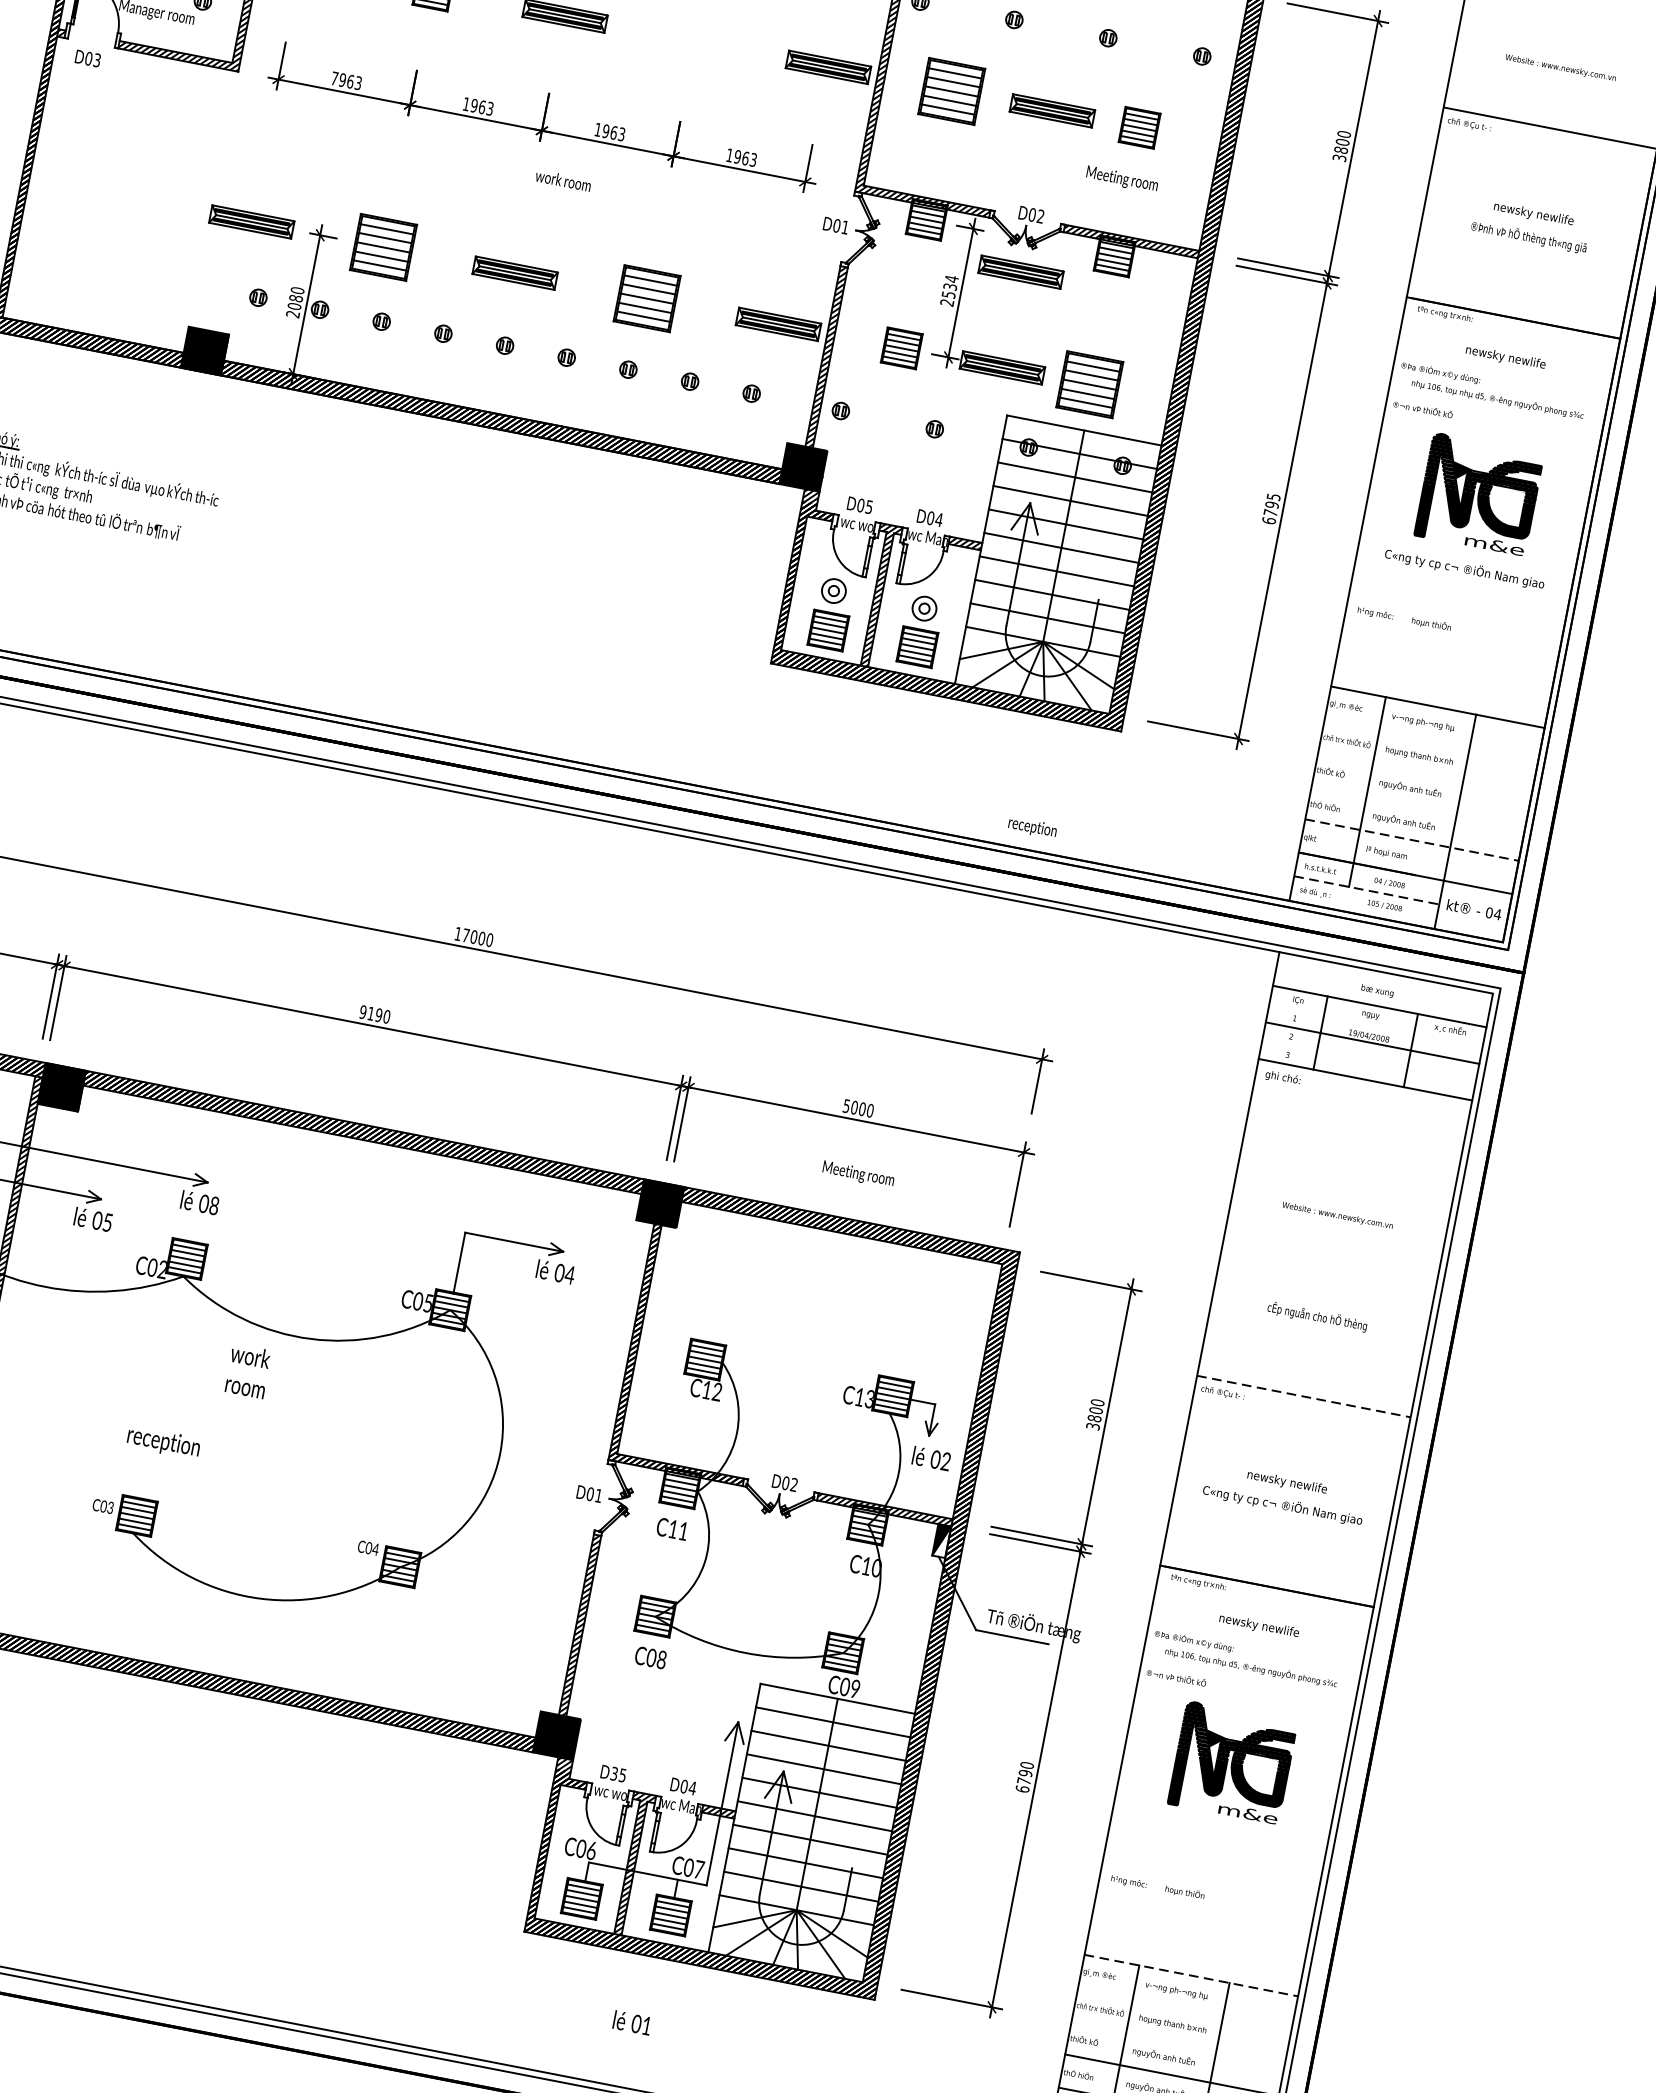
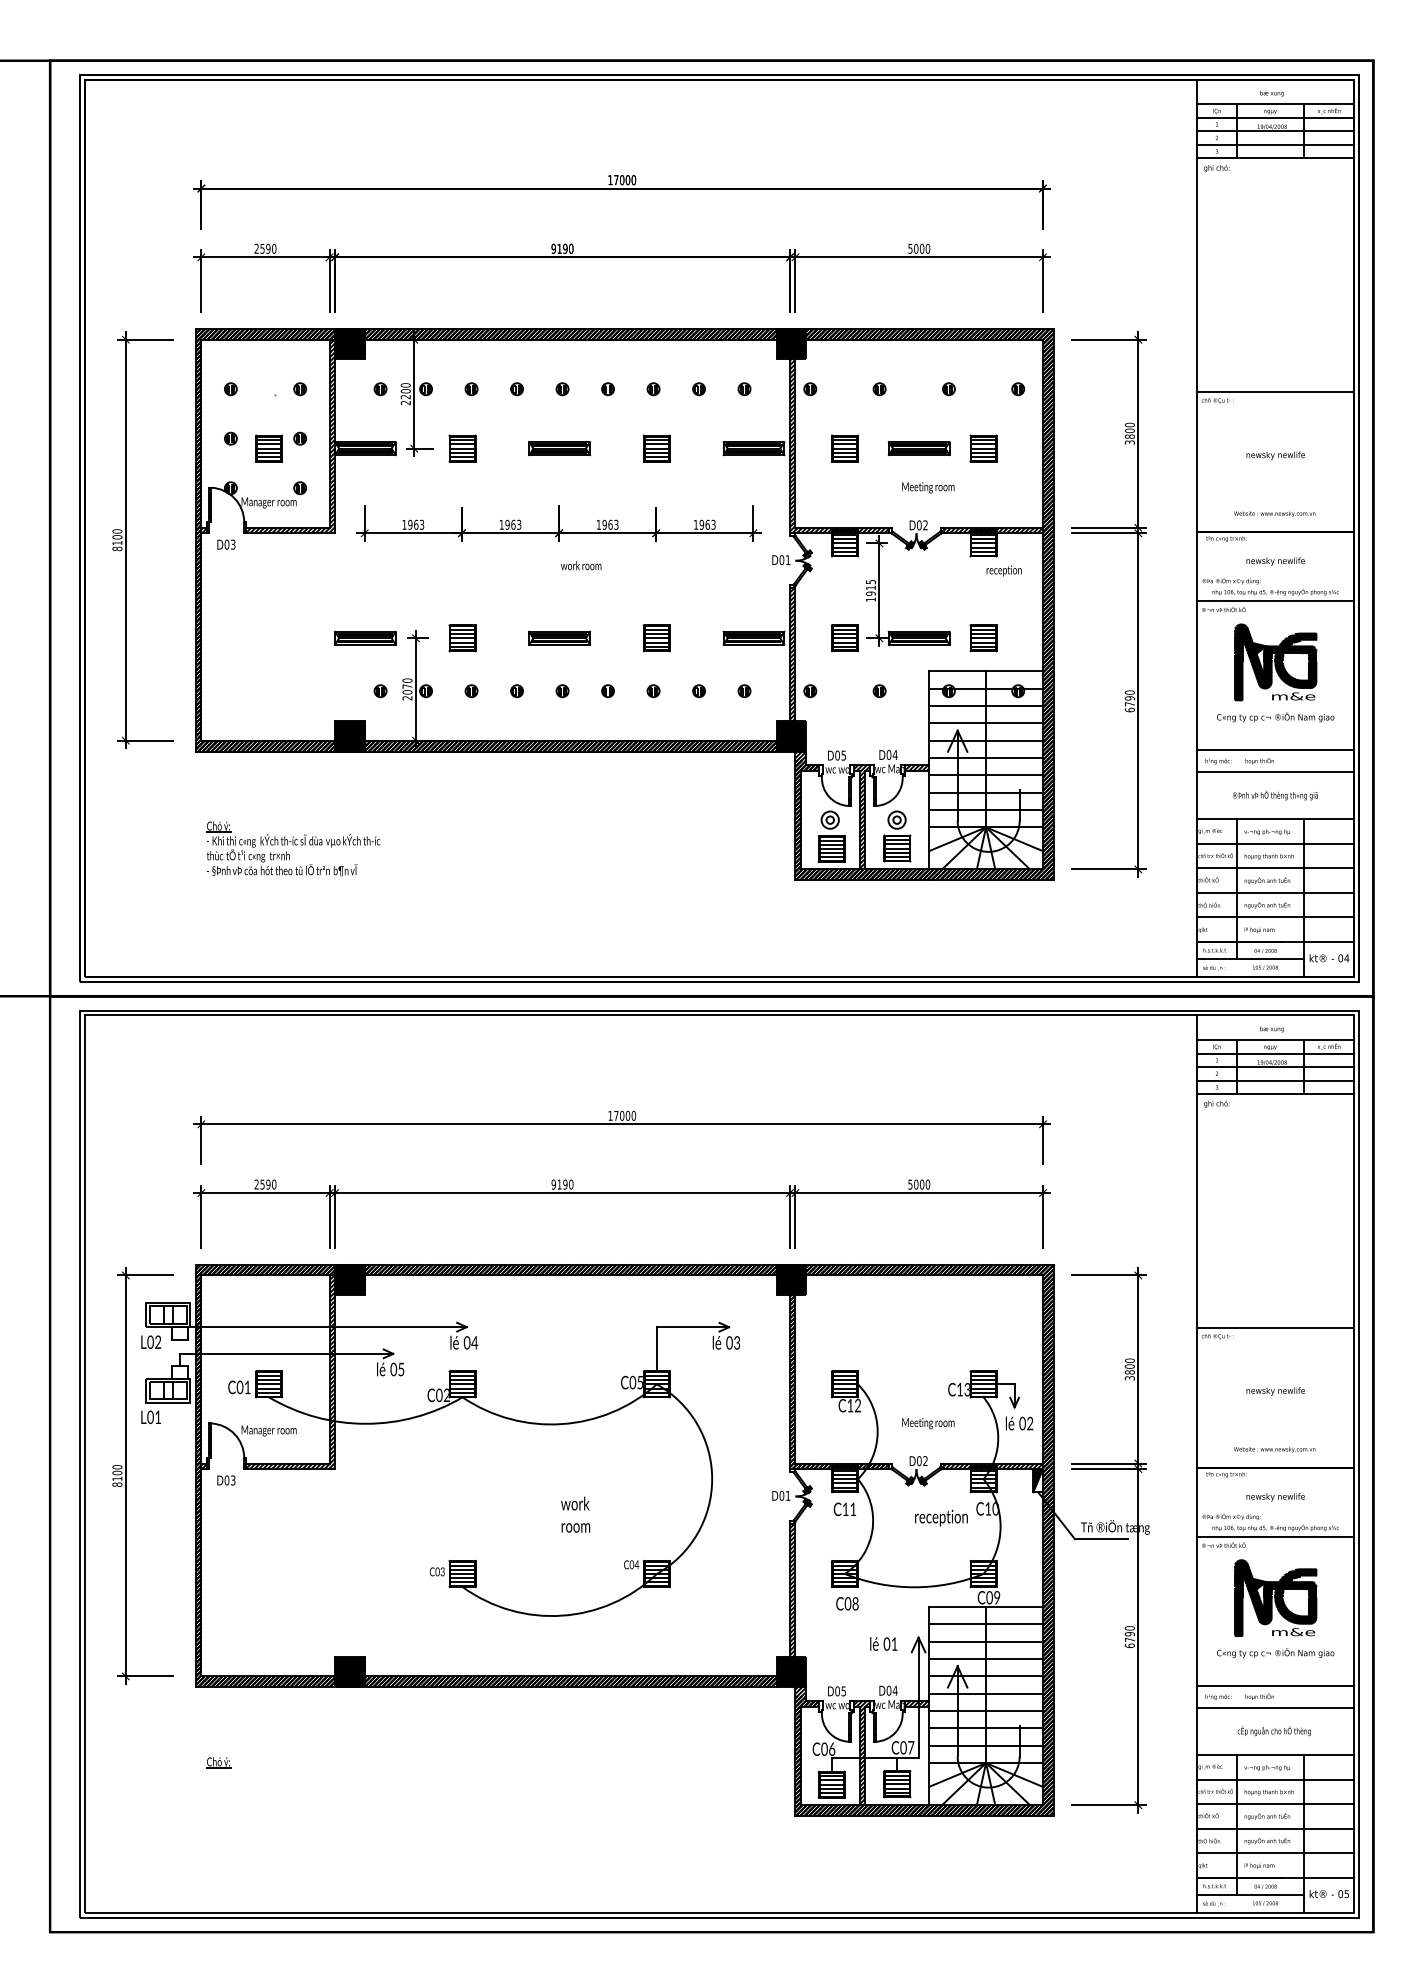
part: (696, 41) -> (656, 448), added
text: (1560, 67) -> (1274, 513), moved
text: (334, 78) -> (404, 524), 7963 -> 1963
part: (951, 91) -> (844, 448), size x0.62
text: (1122, 179) -> (928, 487), moved
text: (1529, 237) -> (1275, 795), moved
part: (383, 247) -> (462, 638), size x0.62
part: (1020, 271) -> (918, 567), removed
text: (948, 290) -> (870, 590), 2534 -> 1915
text: (296, 298) -> (407, 686), 2080 -> 2070
part: (646, 299) -> (656, 638), size x0.62
part: (1089, 385) -> (983, 638), size x0.62
line: (1495, 412) -> (1275, 601), added
text: (1273, 496) -> (1129, 692), 6795 -> 6790
line: (1455, 613) -> (1275, 750), added
line: (1450, 642) -> (1275, 771), added
line: (1431, 740) -> (1275, 843), added
line: (1424, 773) -> (1275, 868), added
line: (1418, 806) -> (1275, 892), added
text: (1031, 826) -> (1003, 570), moved
line: (1411, 840) -> (1275, 917), dashed -> solid
line: (1366, 890) -> (1250, 959), dashed -> solid
line: (1375, 1024) -> (1275, 1053), added
line: (1368, 1061) -> (1275, 1080), added
text: (858, 1174) -> (928, 1423), moved
text: (214, 1205) -> (474, 1342), 08 -> 04
text: (1337, 1215) -> (1274, 1449), moved
text: (569, 1274) -> (736, 1342), 04 -> 03
text: (1316, 1316) -> (1273, 1731), moved
text: (248, 1370) -> (575, 1514), moved
line: (1303, 1396) -> (1275, 1327), dashed -> solid
text: (163, 1441) -> (941, 1517), moved
text: (1282, 1504) -> (1275, 1652), moved
line: (1248, 1680) -> (1275, 1537), added
text: (614, 1774) -> (837, 1691), D35 -> D05
line: (1209, 1881) -> (1275, 1685), added
line: (1203, 1911) -> (1275, 1707), added
line: (1191, 1976) -> (1275, 1755), dashed -> solid
line: (1184, 2008) -> (1275, 1779), added
text: (632, 2022) -> (883, 1643), moved
line: (1178, 2042) -> (1275, 1804), added

